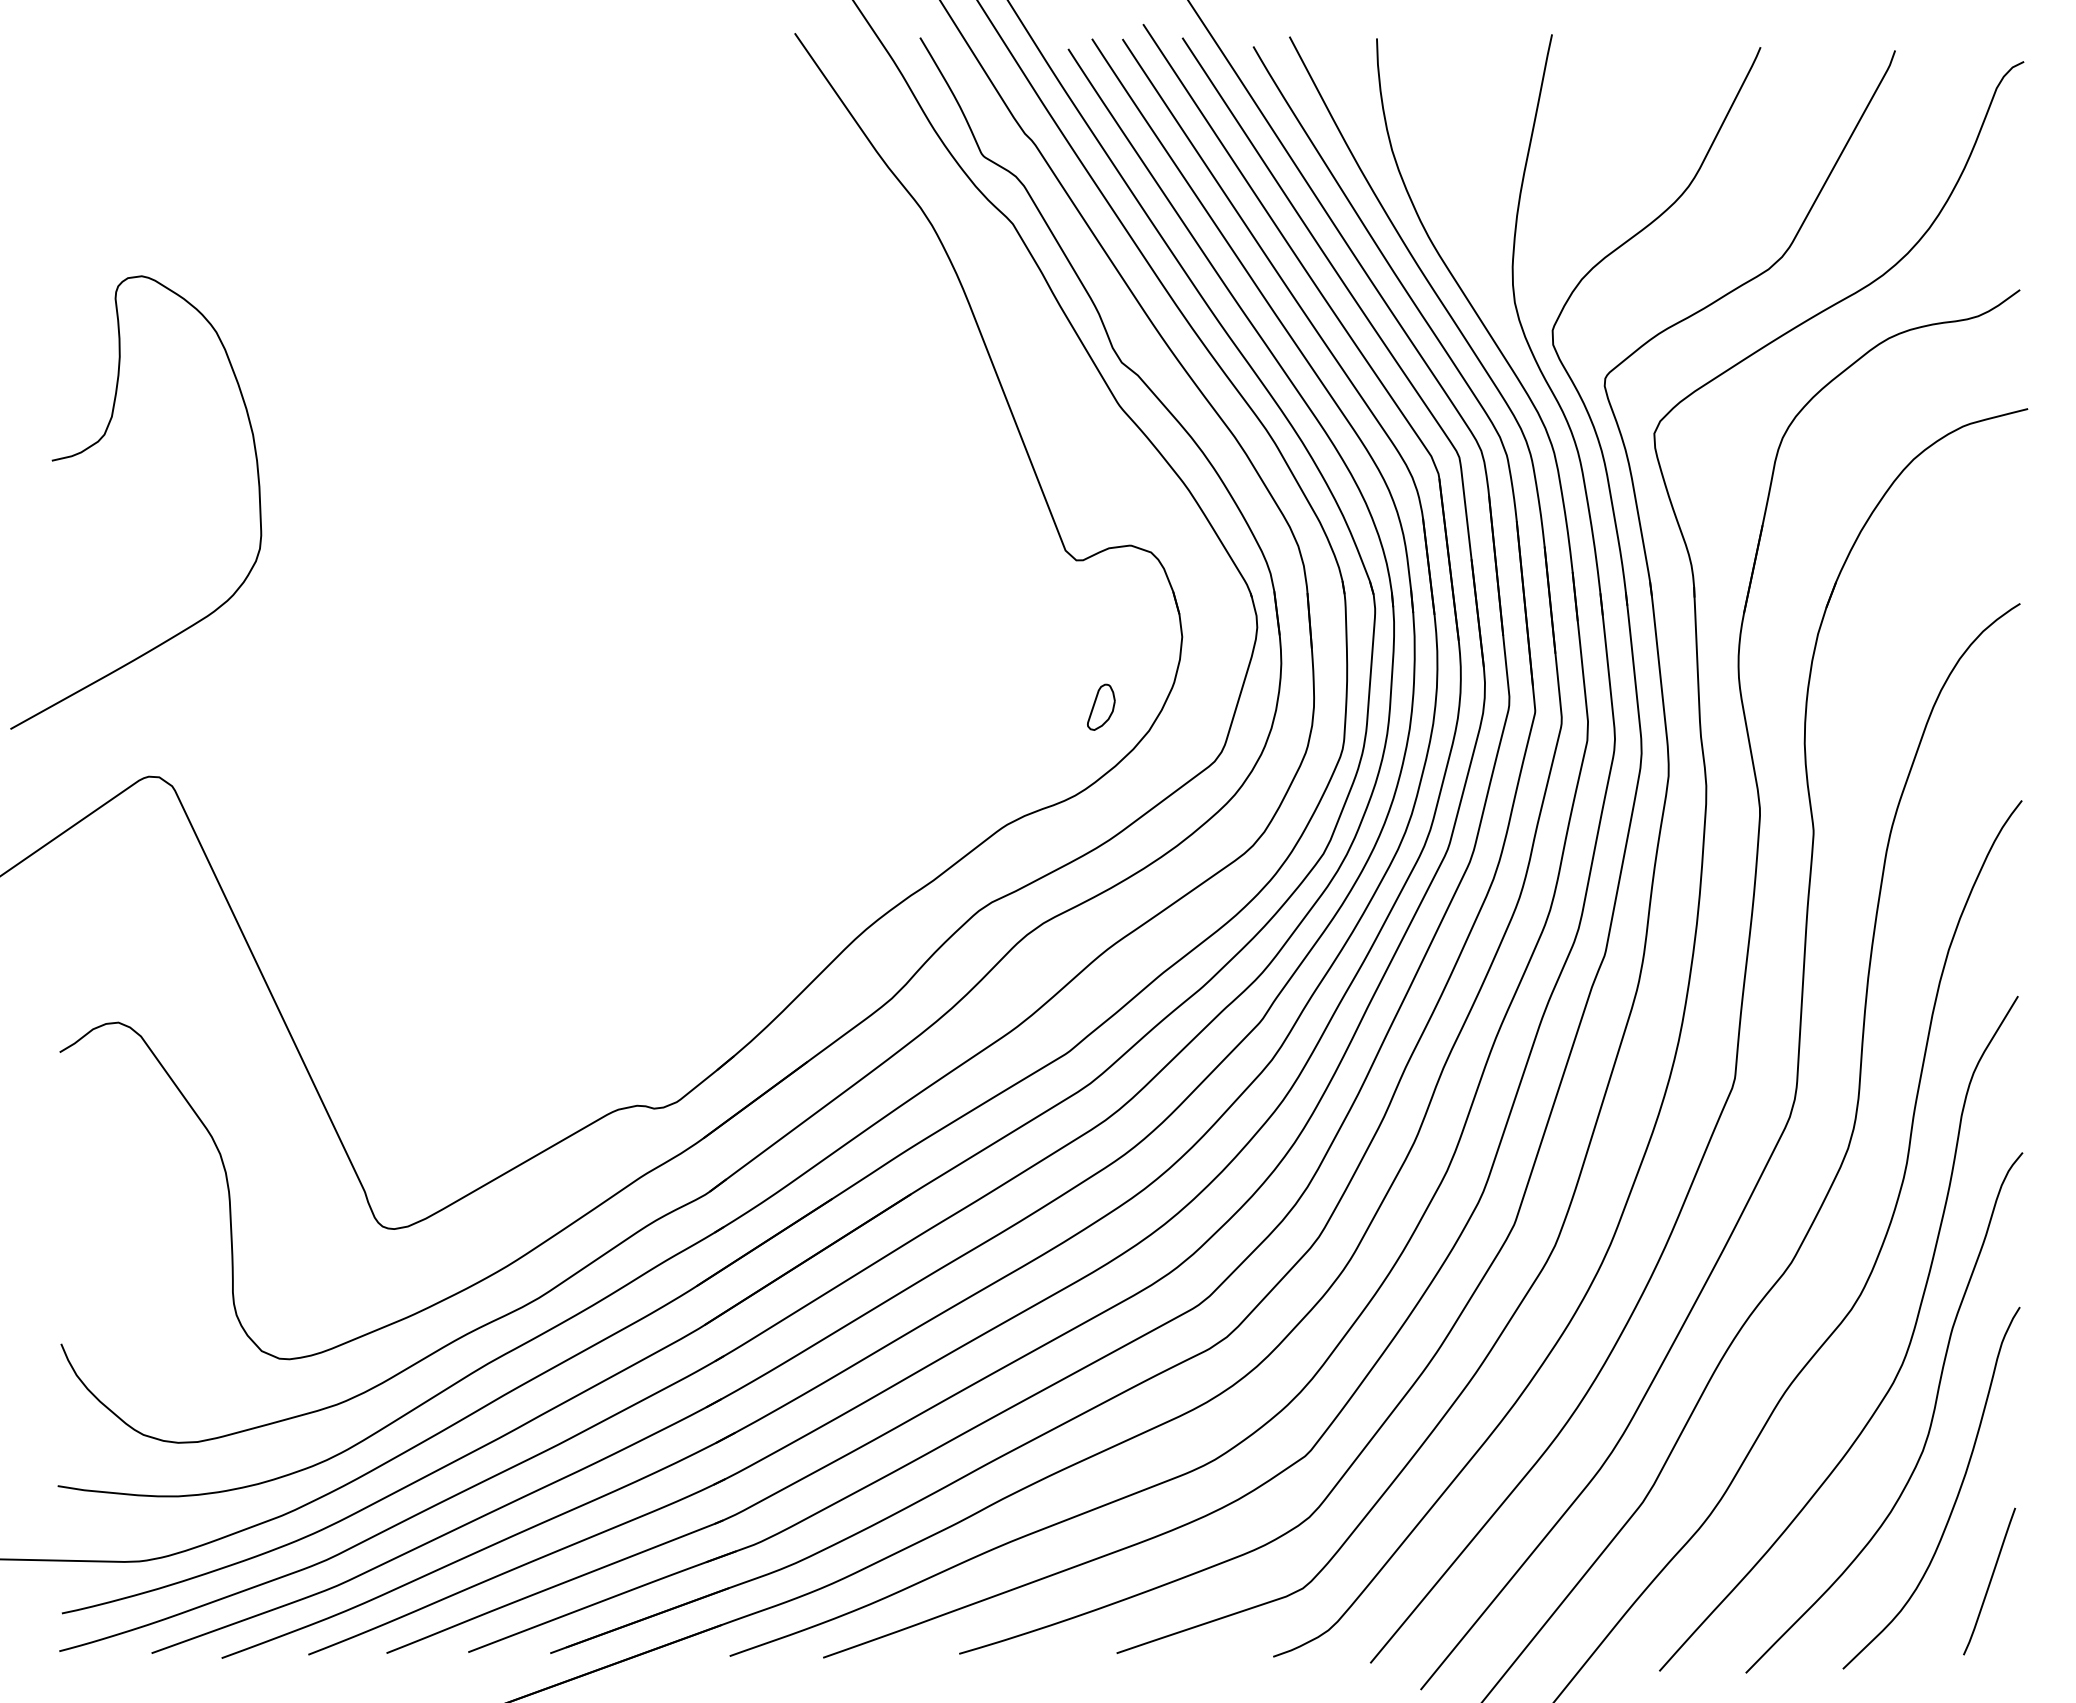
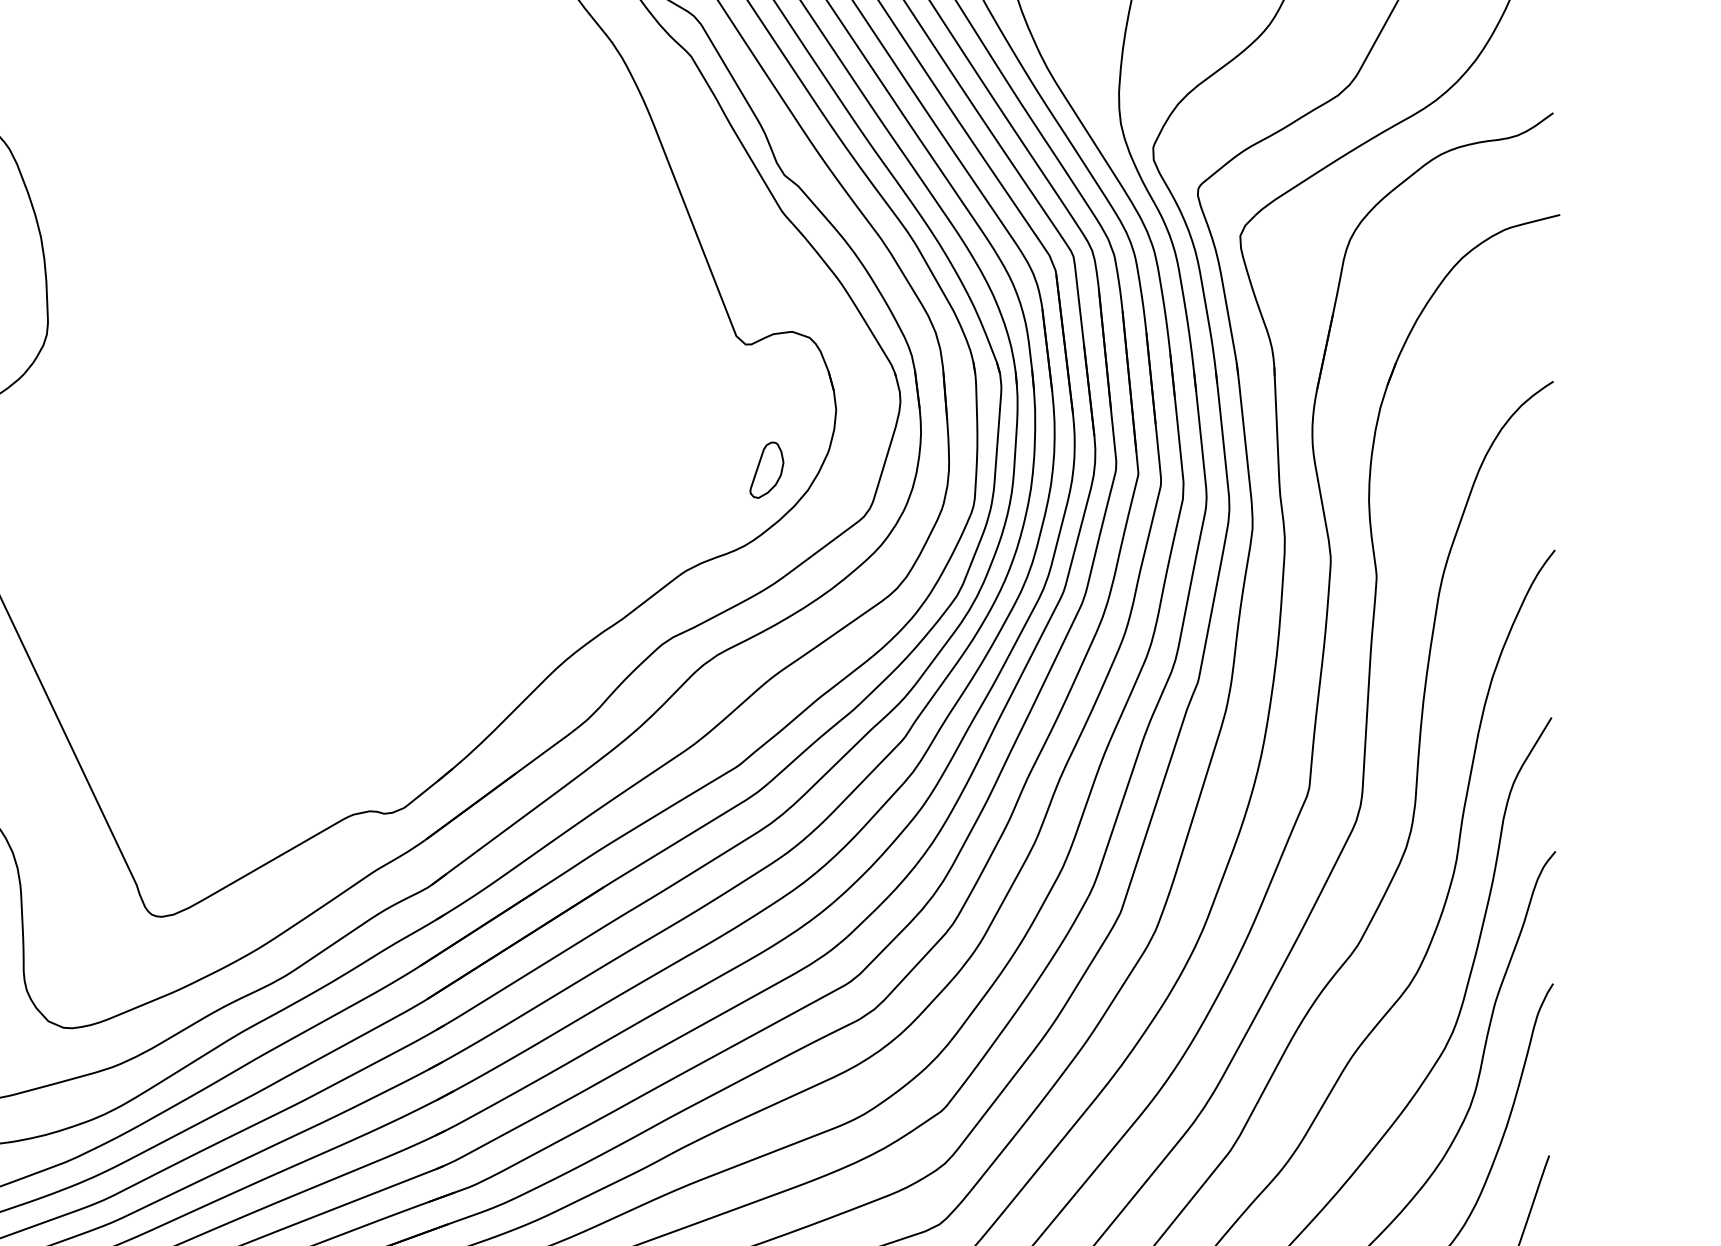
part: (1101, 707) -> (767, 470), size x1.43

